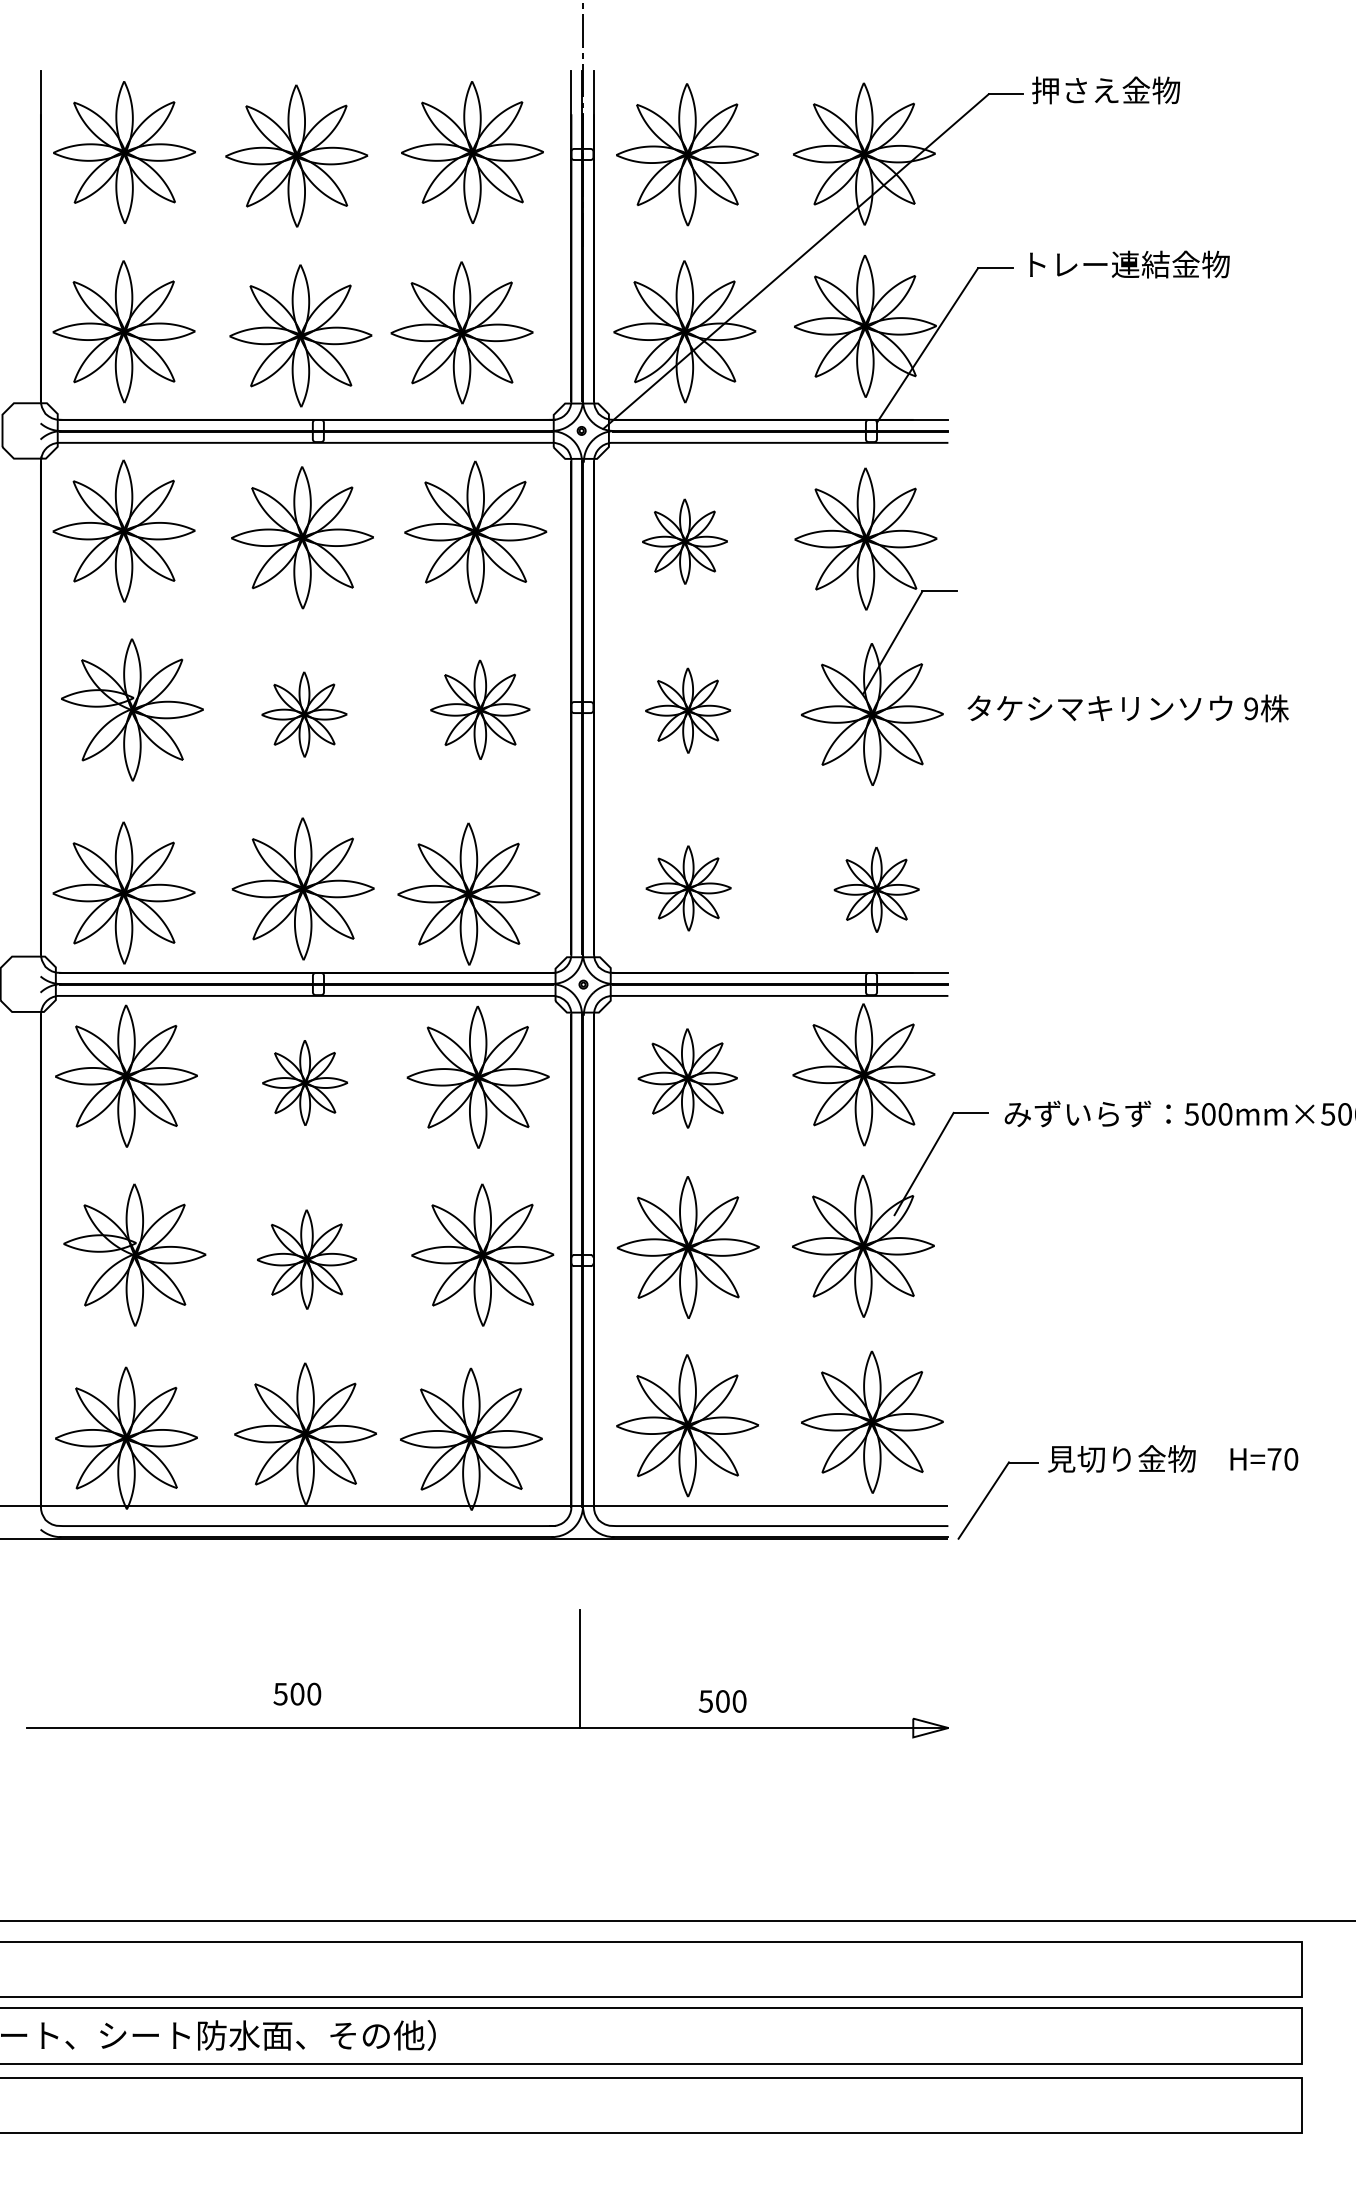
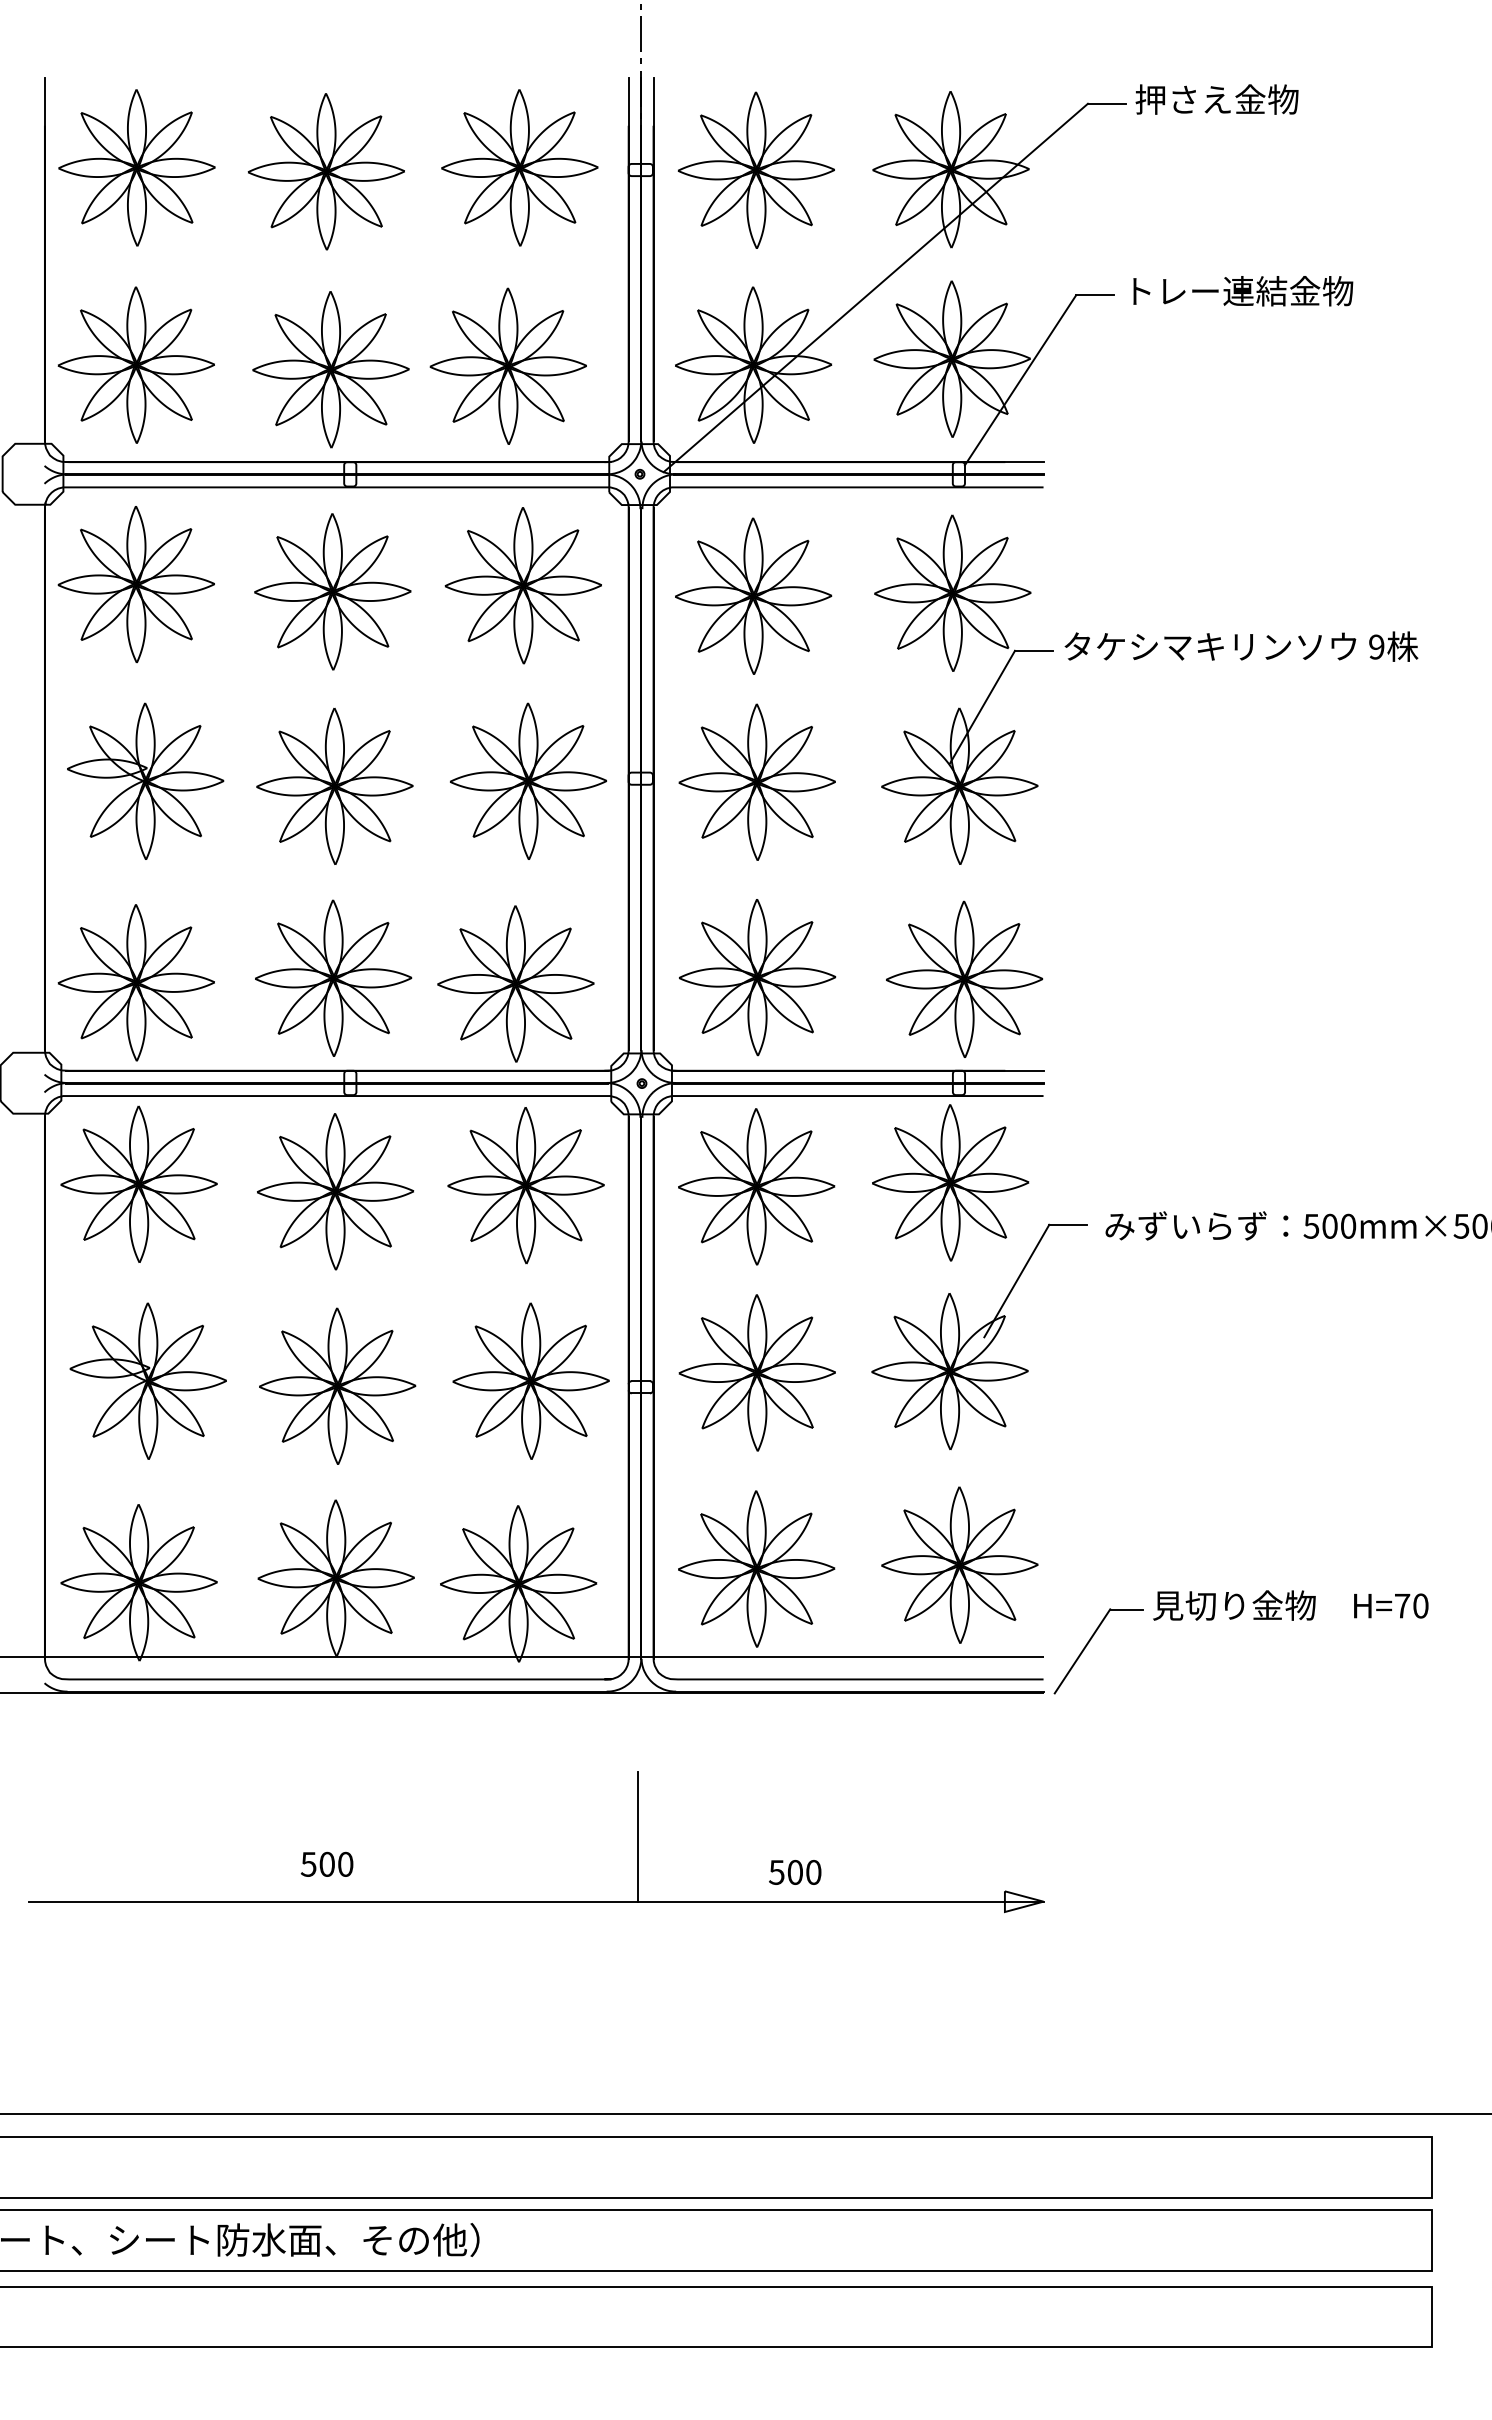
part: (684, 541) -> (753, 595), size x1.67
text: (1128, 708) -> (1241, 646), moved
part: (480, 709) -> (528, 780), size x1.43
part: (687, 710) -> (756, 781), size x1.67
part: (304, 714) -> (334, 786), size x1.67
part: (688, 888) -> (757, 977), size x1.67
part: (876, 889) -> (964, 978), size x1.67
part: (687, 1078) -> (756, 1186), size x1.43
part: (304, 1082) -> (335, 1191), size x1.67
part: (306, 1258) -> (337, 1385), size x1.43

